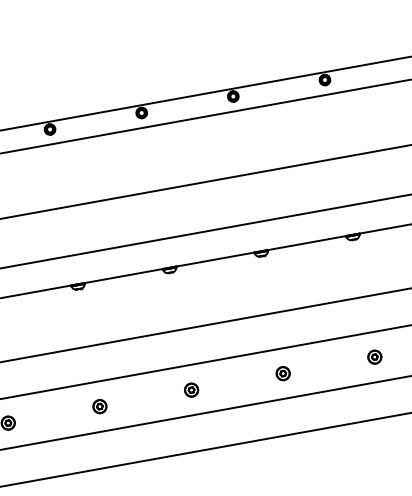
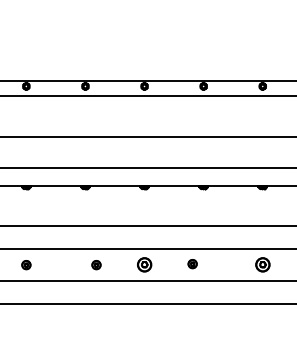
part: (374, 357) -> (262, 265), size x1.6
part: (283, 374) -> (192, 264), moved
part: (191, 390) -> (144, 265), size x1.6
part: (100, 407) -> (96, 265), moved

